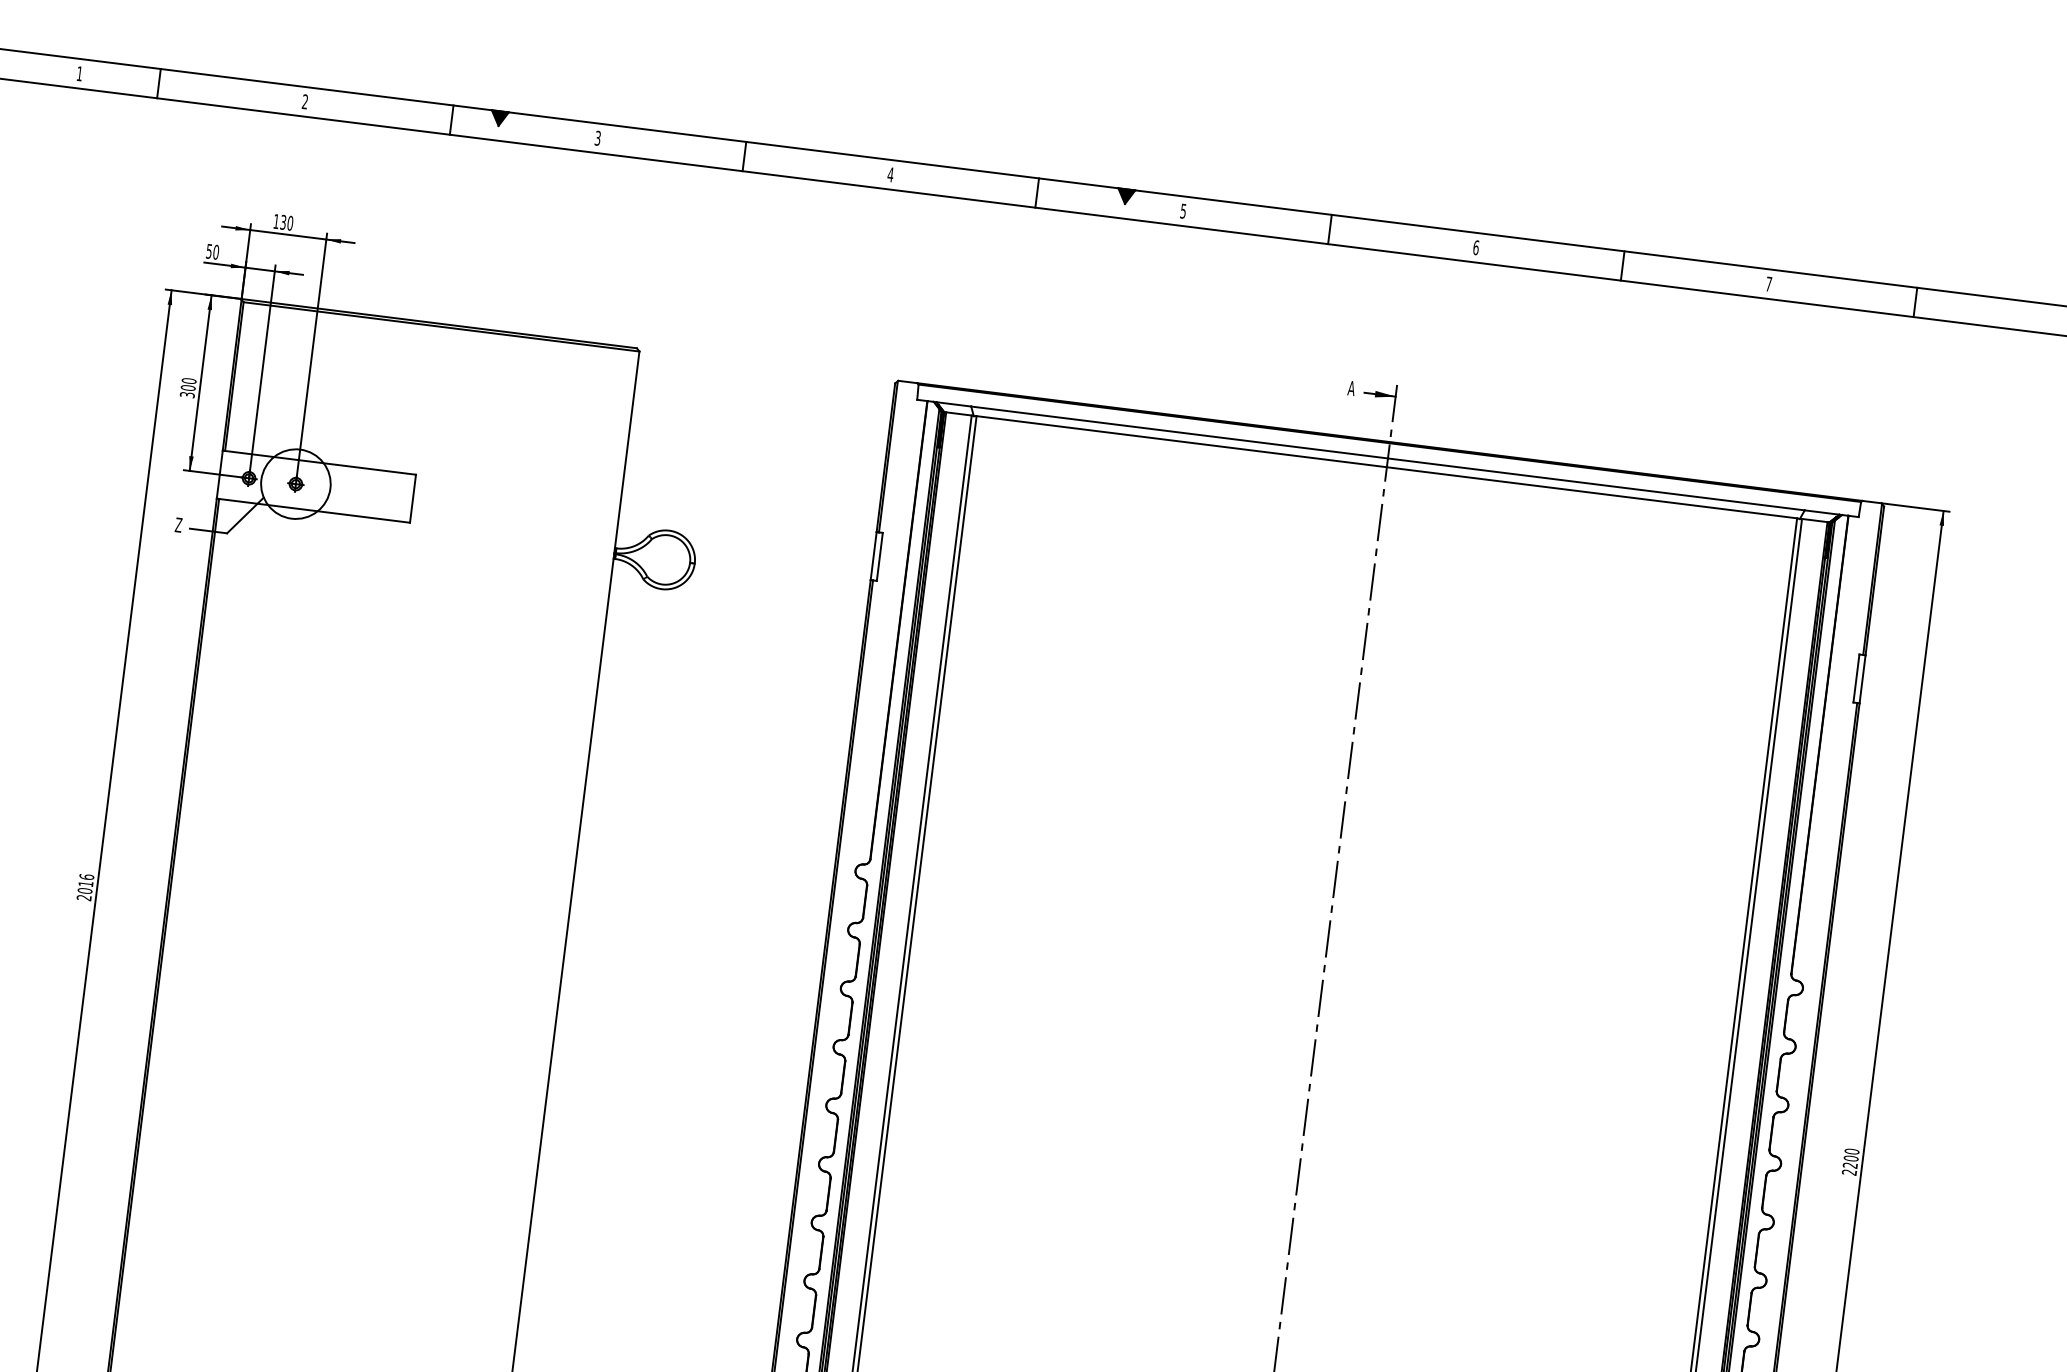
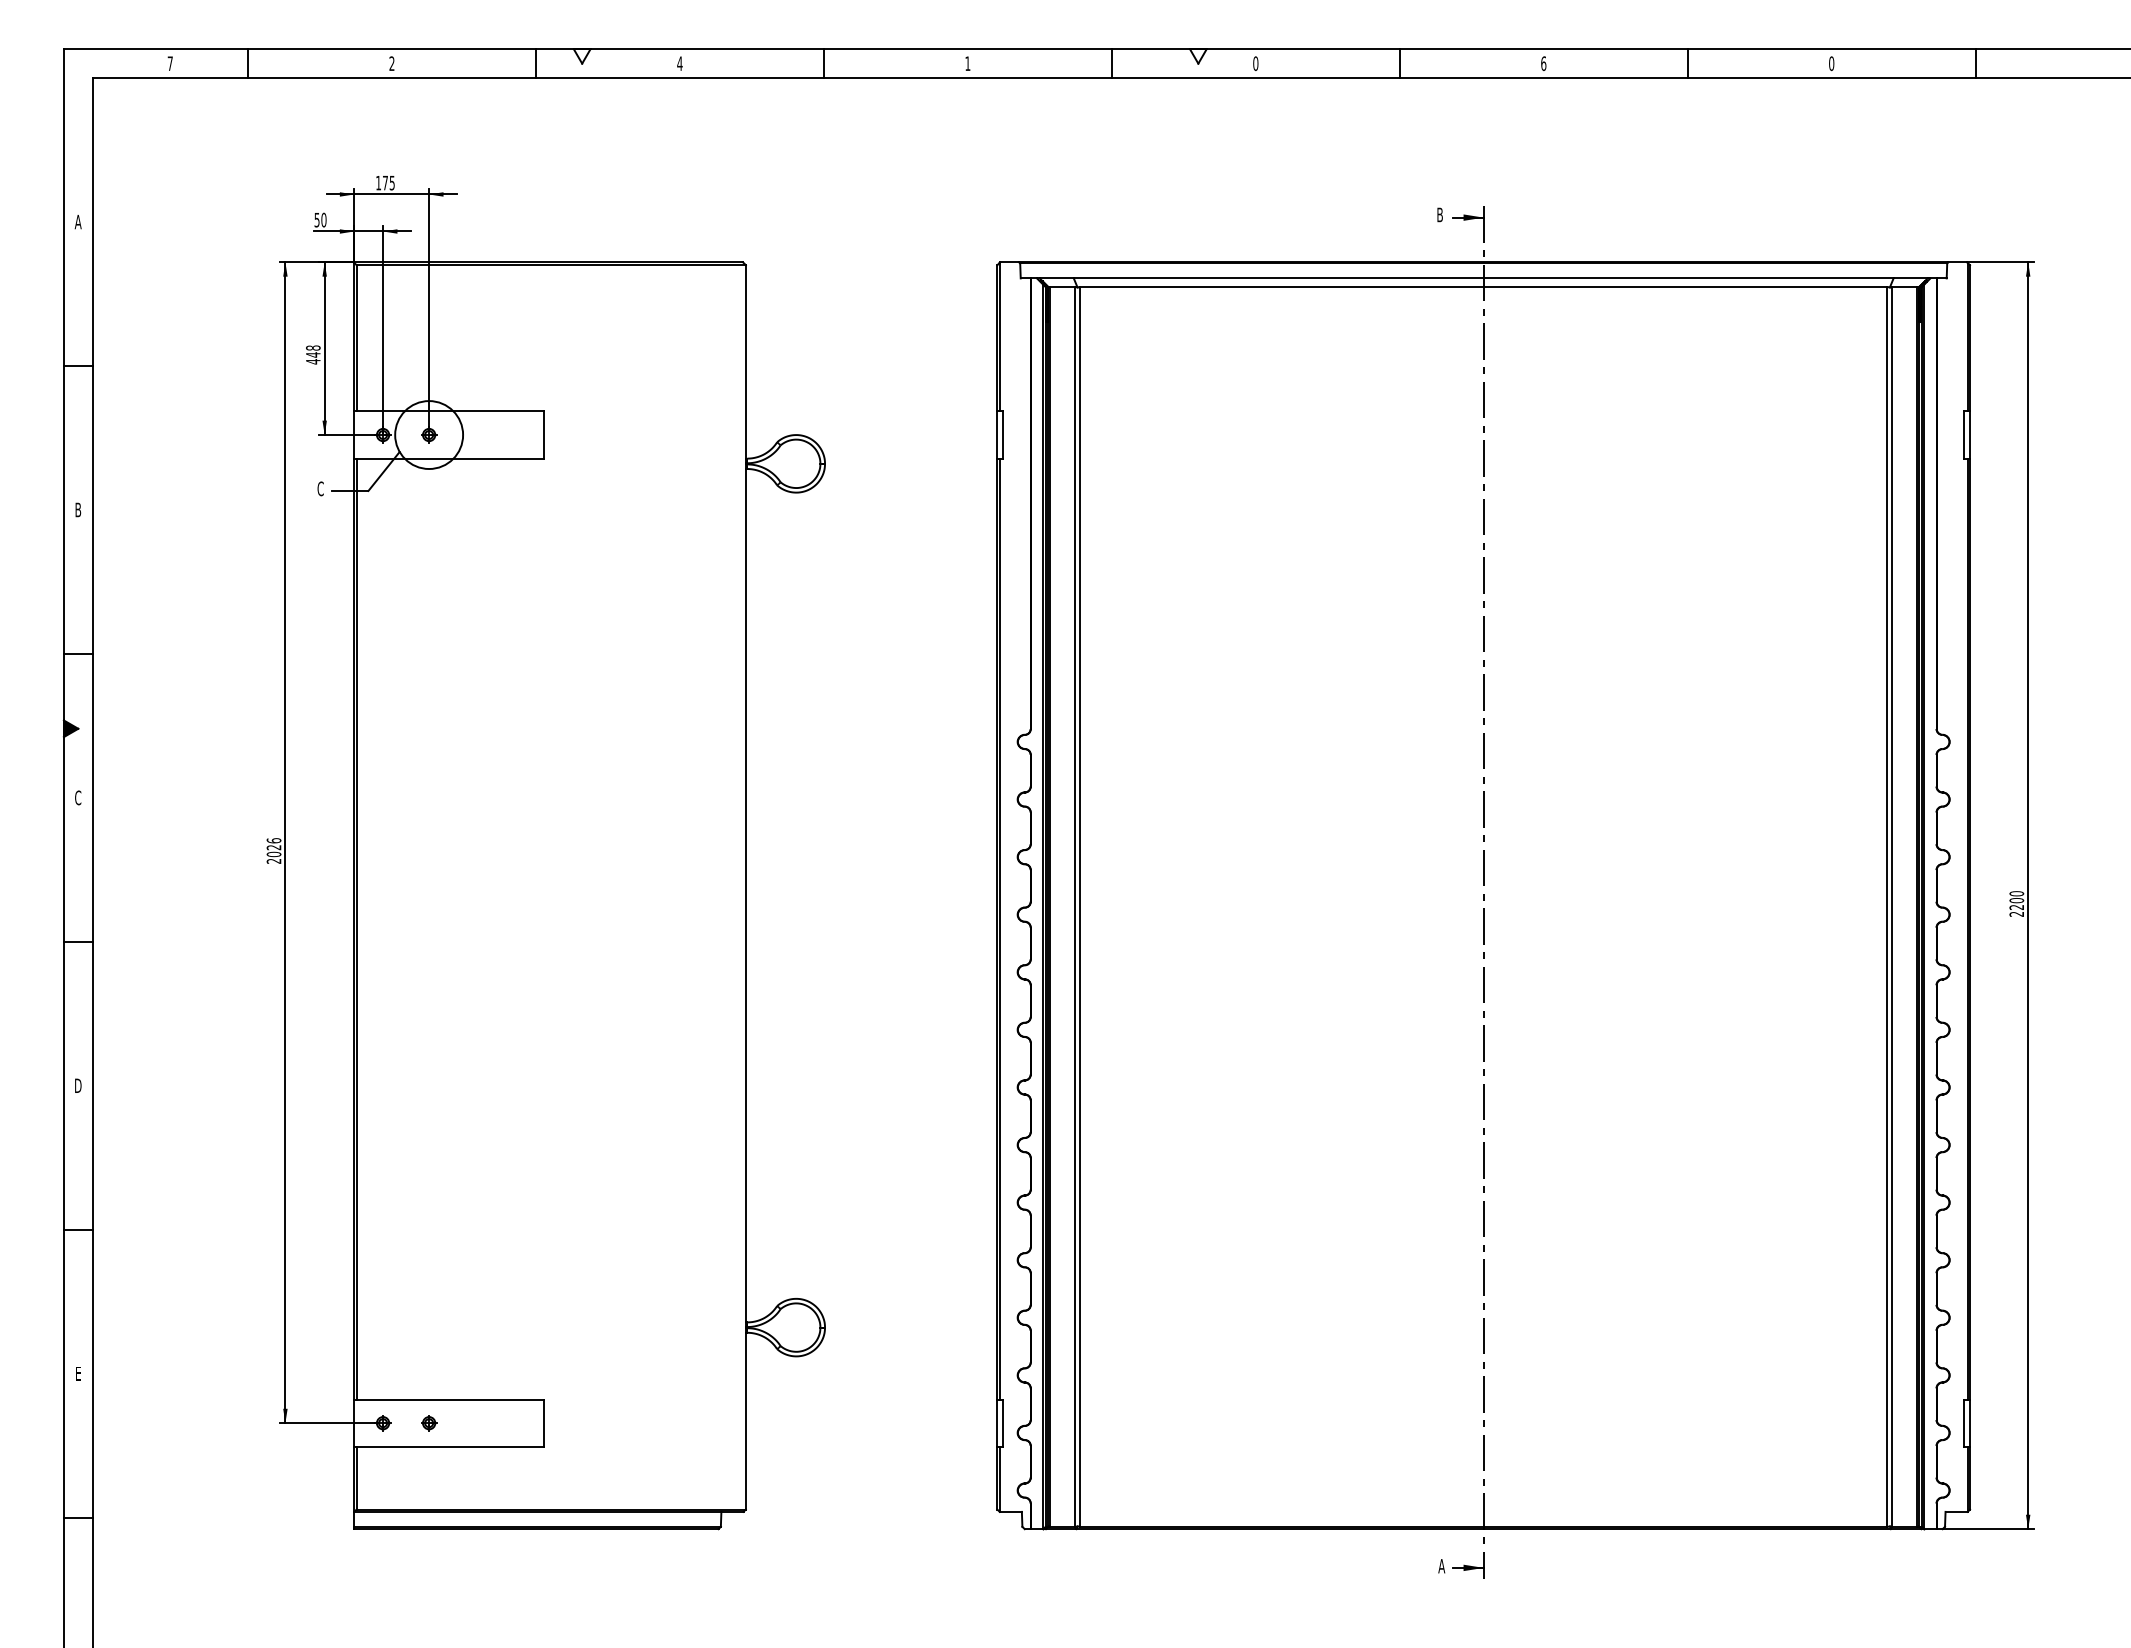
text: (78, 73) -> (169, 63), 1 -> 7
fill: (498, 118) -> (581, 56), removed
text: (597, 138) -> (679, 63), 3 -> 4
text: (890, 174) -> (967, 63), 4 -> 1
fill: (1126, 196) -> (1198, 56), removed
text: (1183, 211) -> (1255, 63), 5 -> 0
text: (286, 222) -> (388, 182), 130 -> 175
text: (1768, 283) -> (1831, 63), 7 -> 0
text: (188, 387) -> (313, 354), 300 -> 448
text: (1351, 387) -> (1439, 214), A -> B
text: (178, 524) -> (320, 488), Z -> C
text: (85, 883) -> (273, 847), 2016 -> 2026

